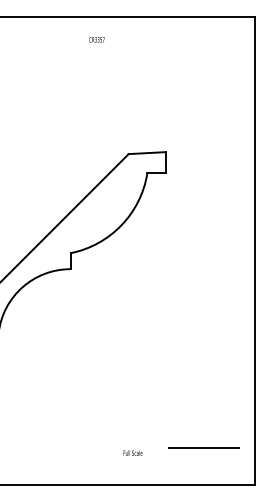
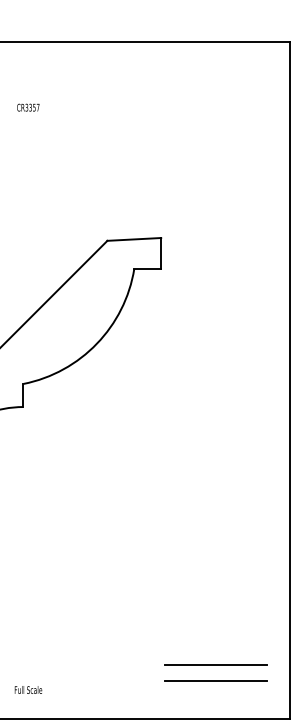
text: (96, 39) -> (27, 107), moved
text: (132, 452) -> (27, 689), moved
line: (203, 458) -> (215, 680), added

